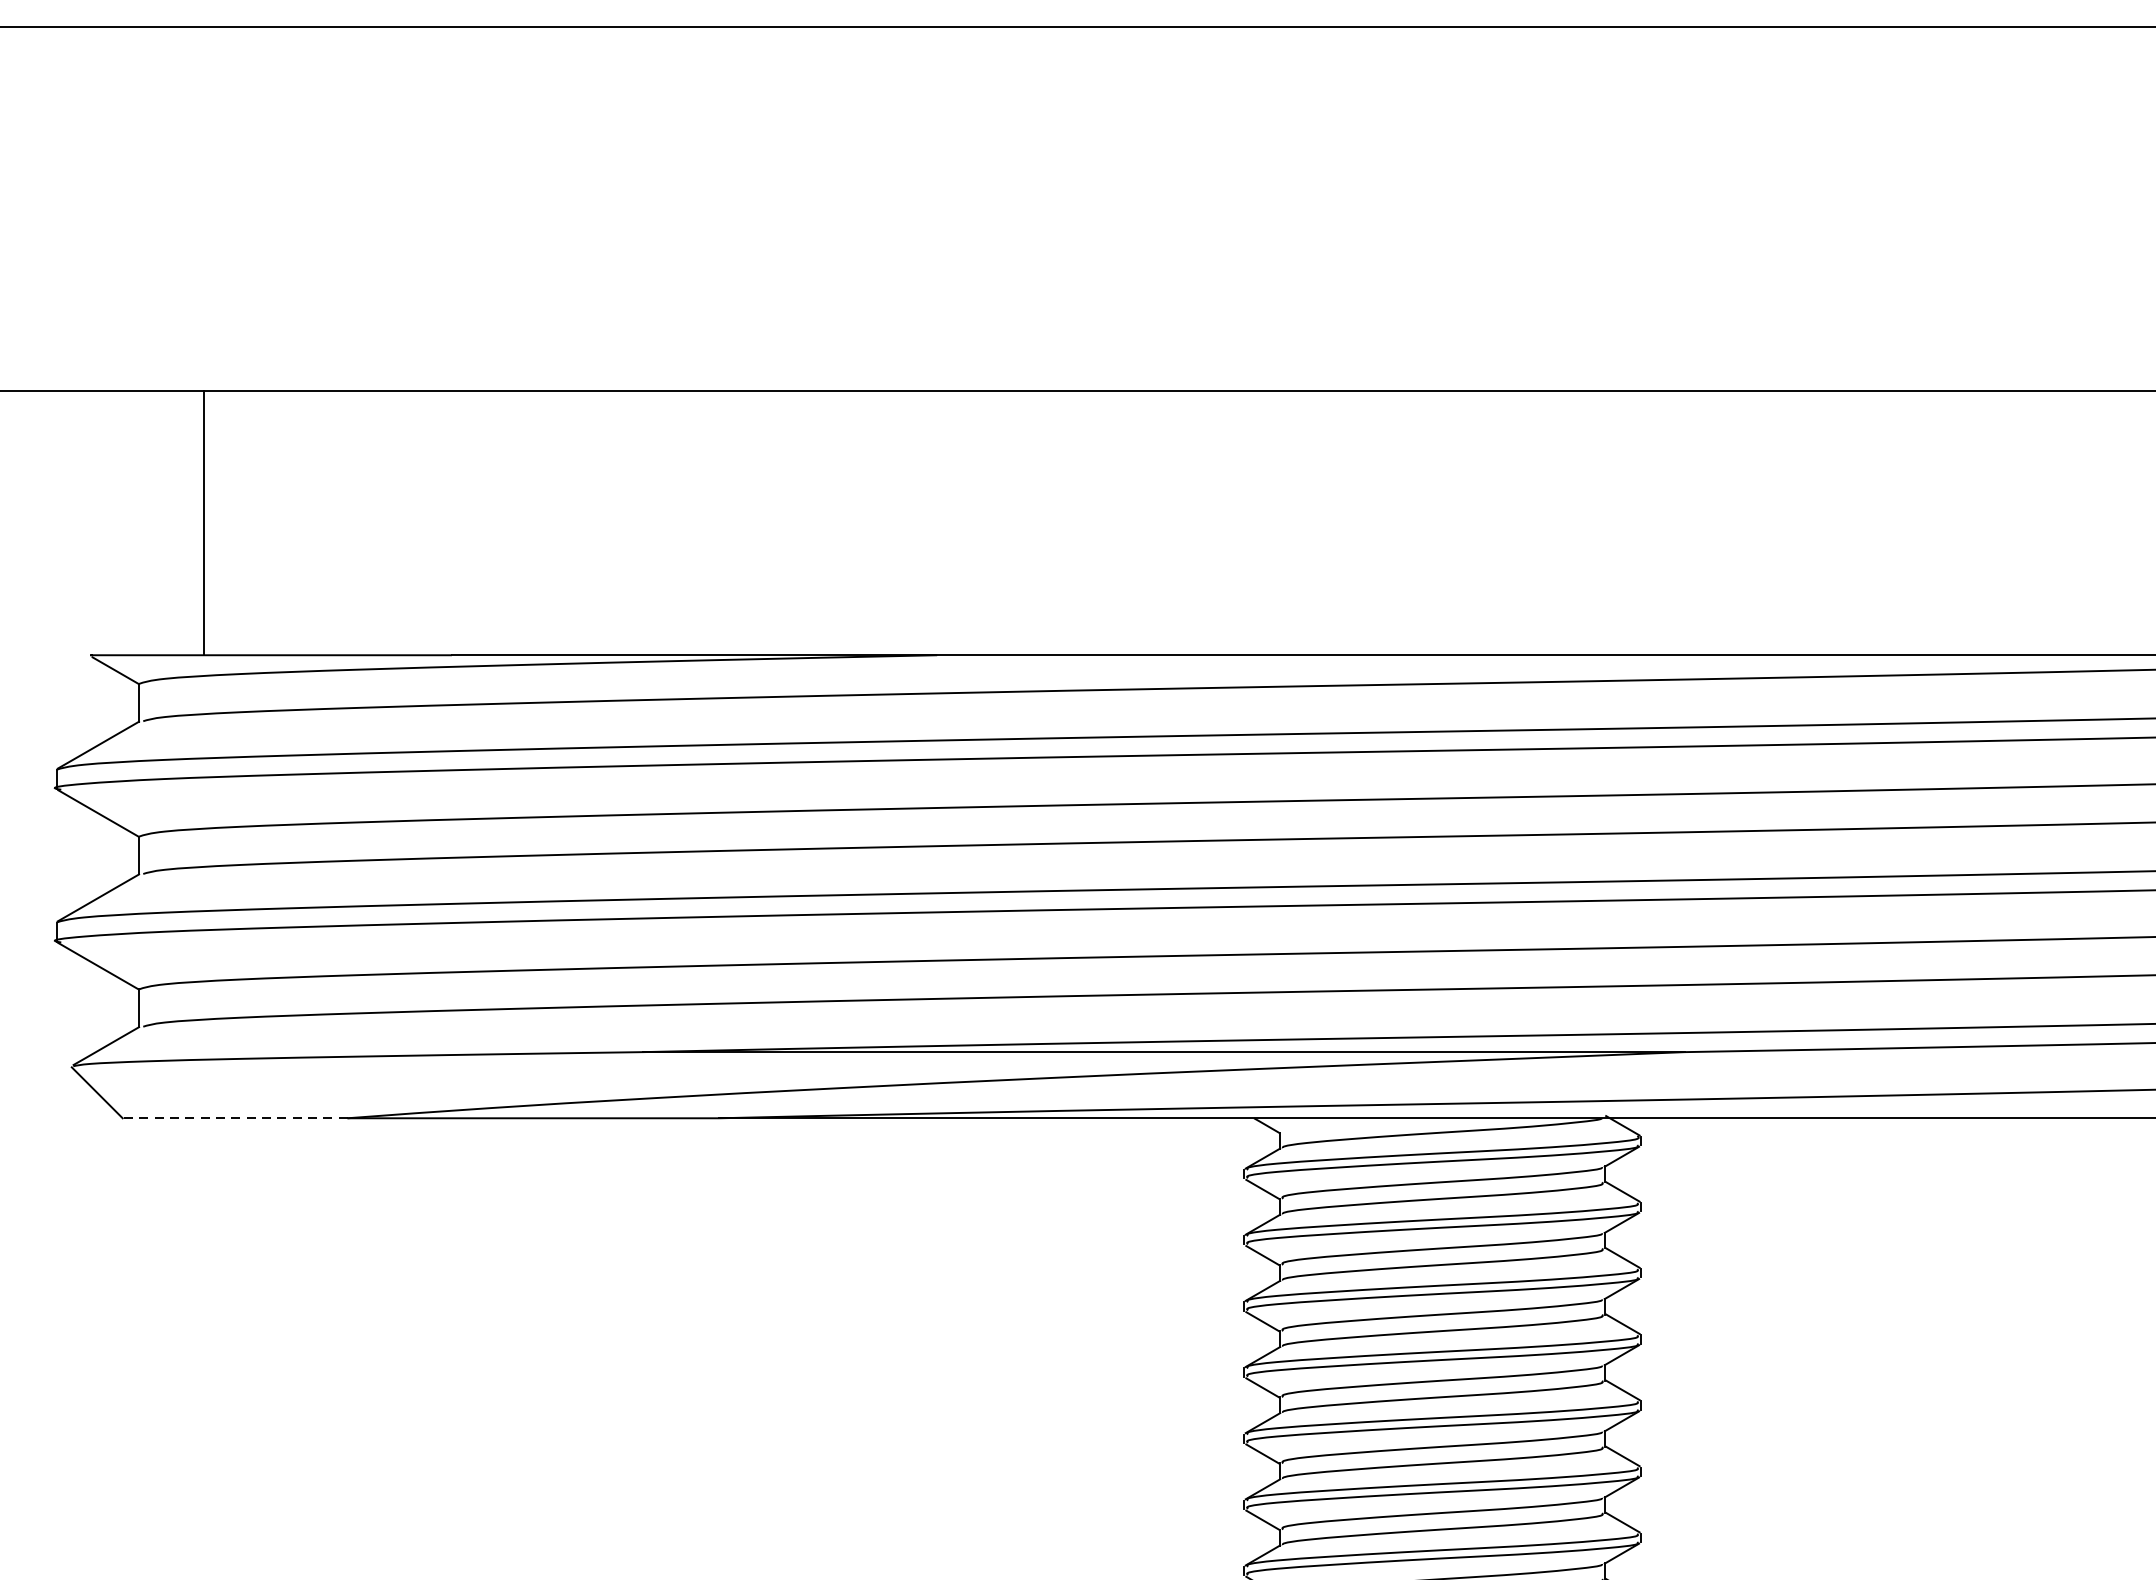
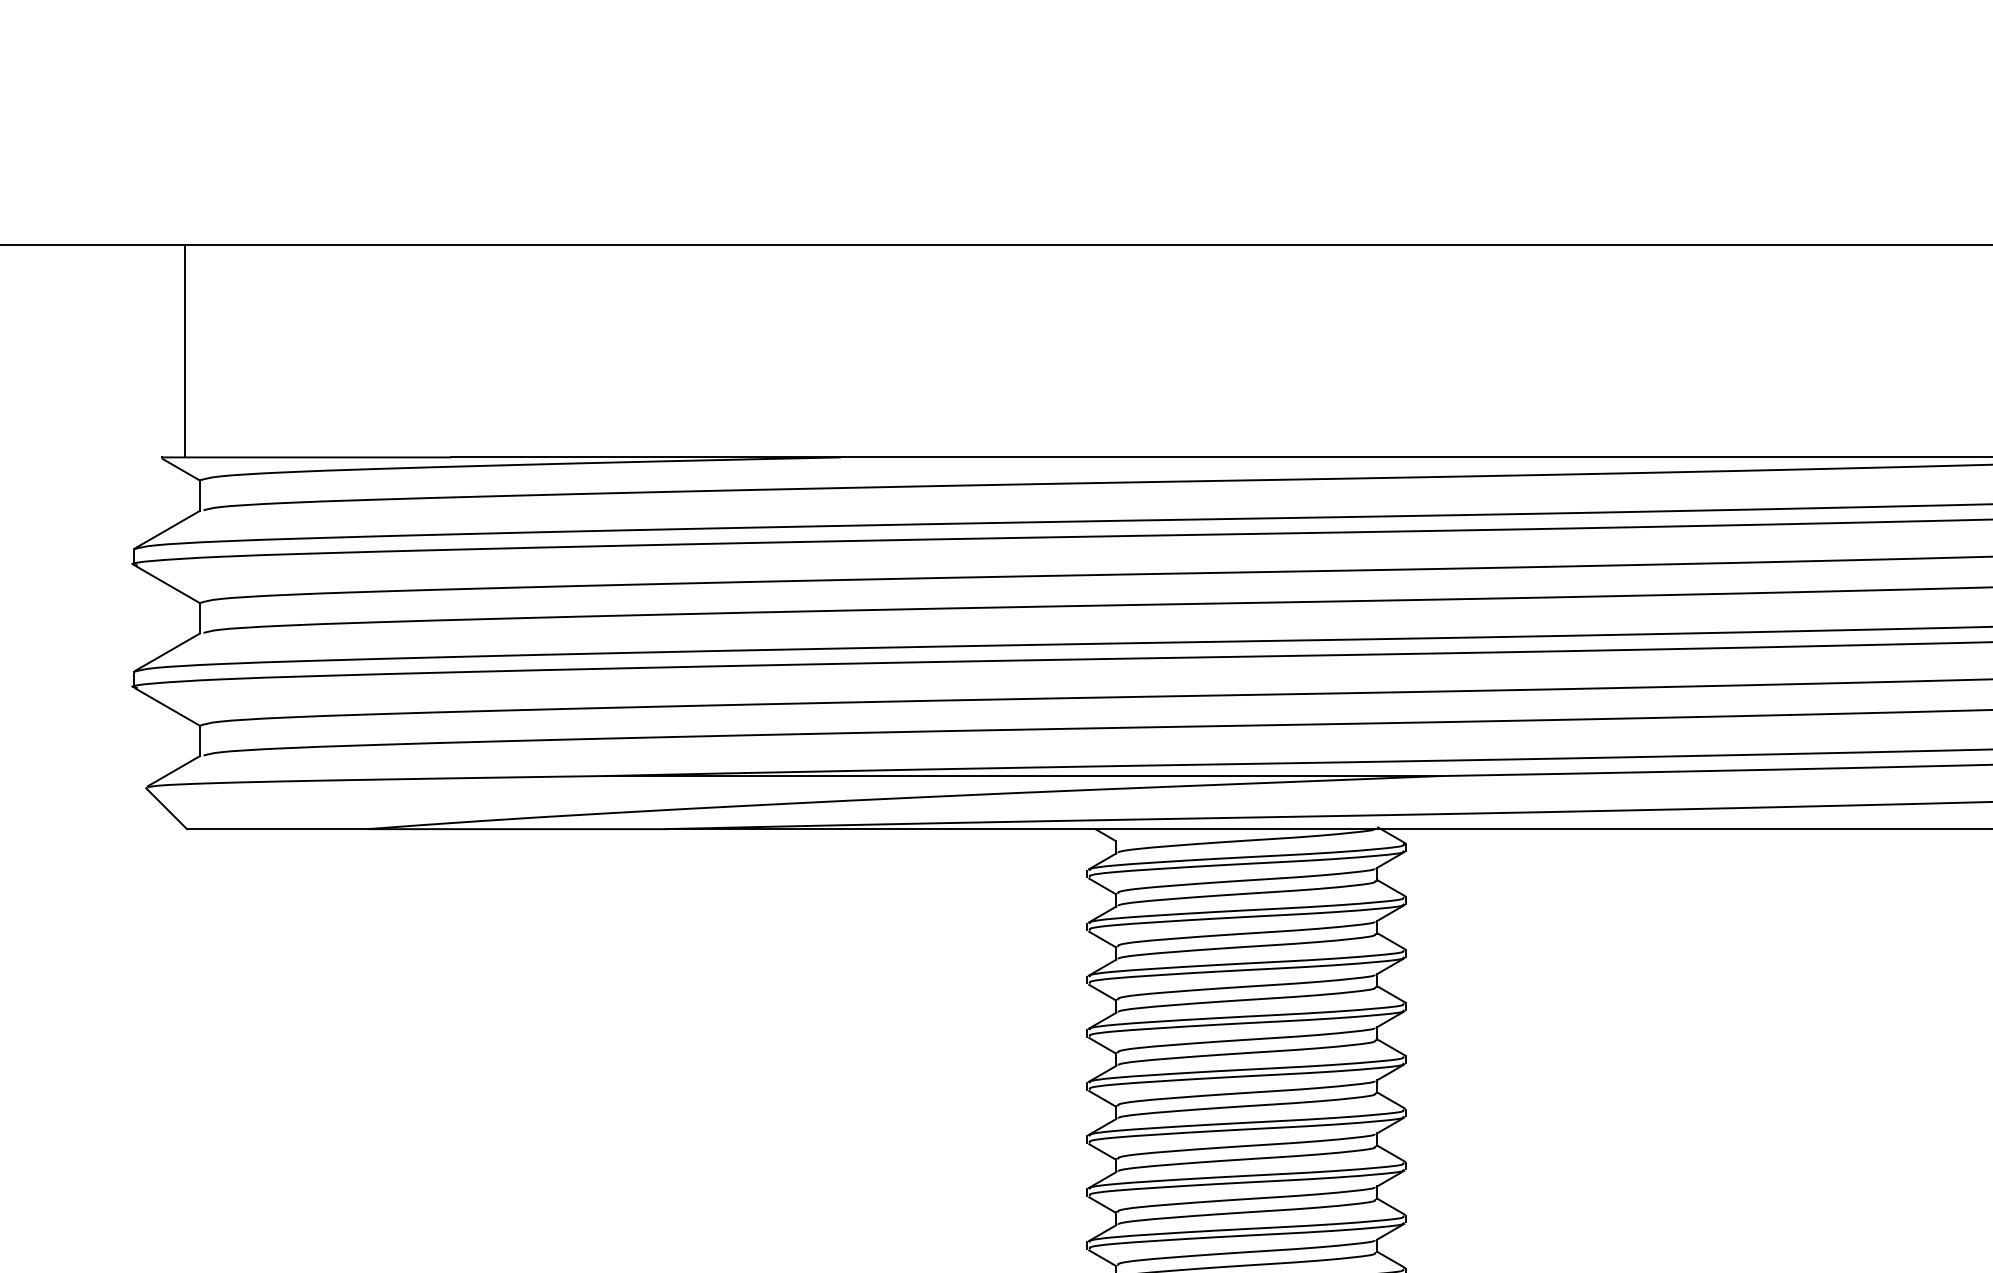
line: (204, 522) -> (184, 350), moved
line: (234, 1118) -> (276, 829), dashed -> solid

